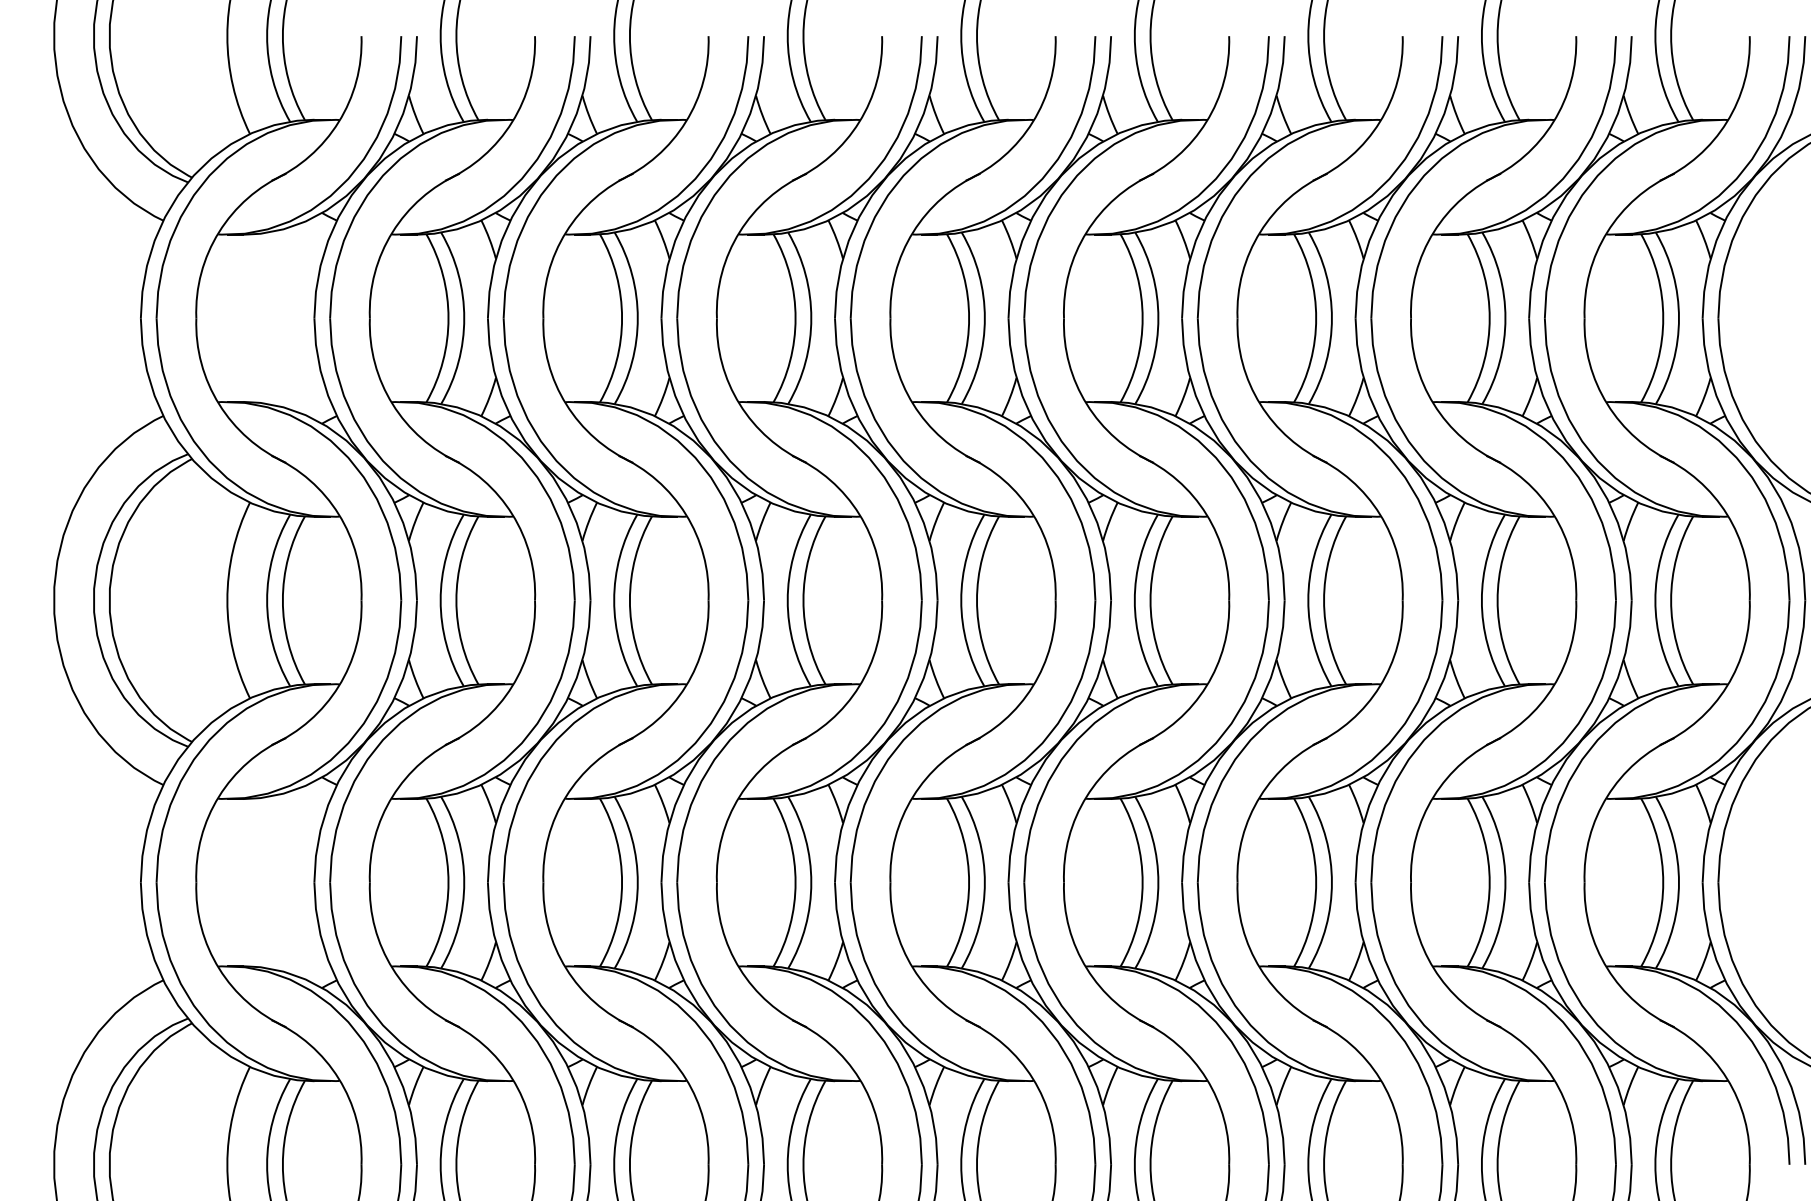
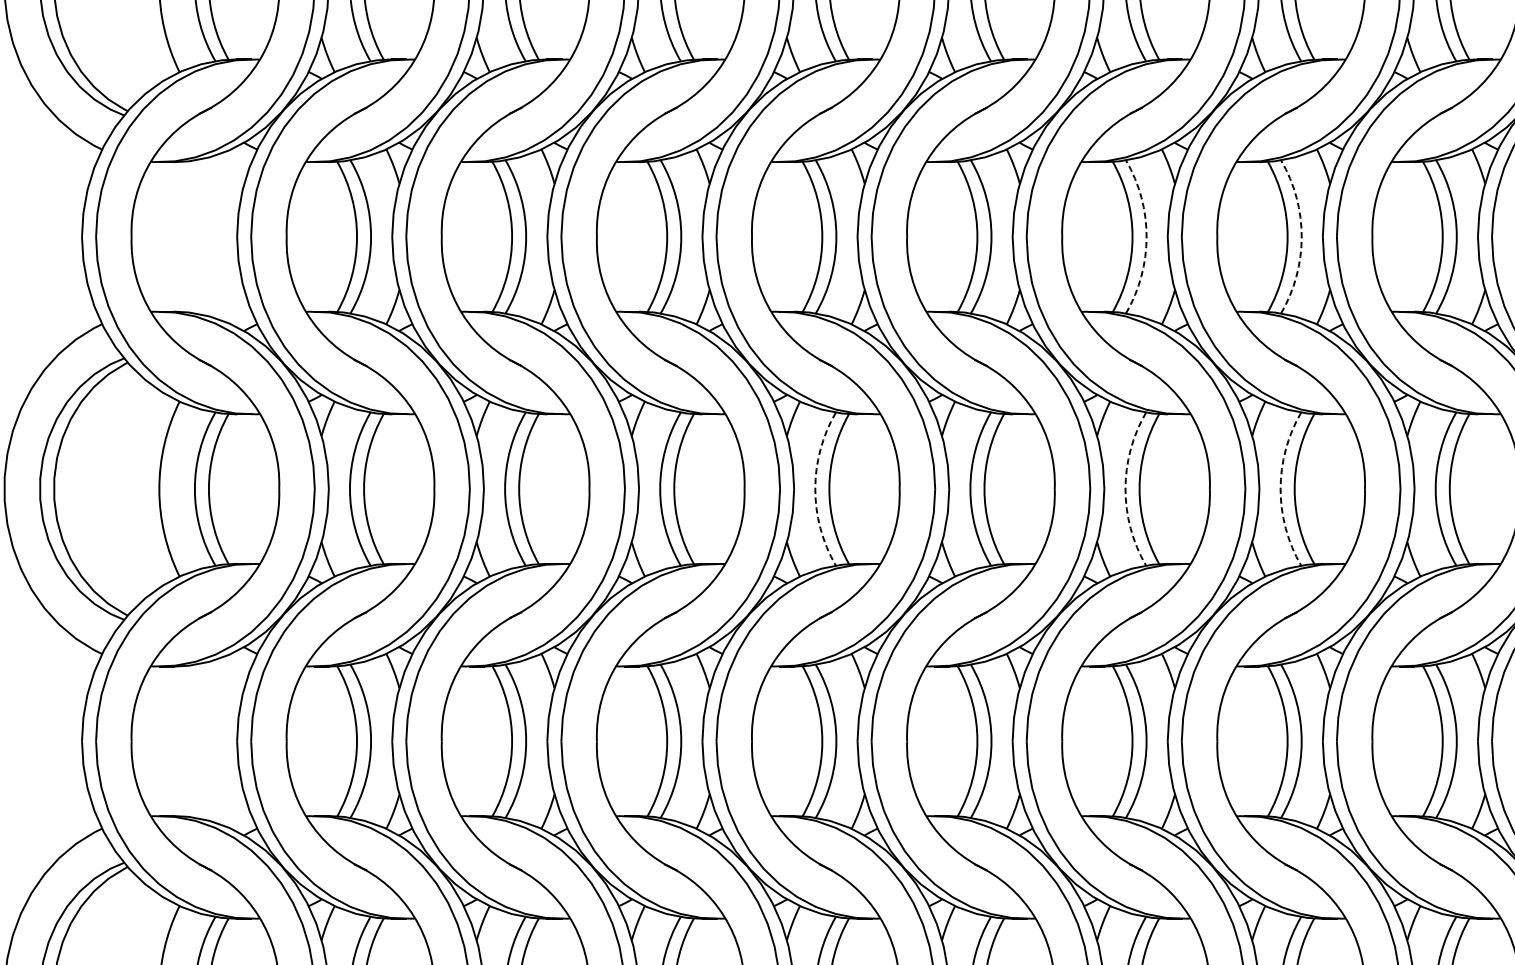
arc: (1331, 318) -> (1146, 237), solid -> dashed
arc: (1505, 318) -> (1301, 237), solid -> dashed
arc: (961, 600) -> (815, 489), solid -> dashed
arc: (1308, 600) -> (1125, 489), solid -> dashed
arc: (1481, 600) -> (1280, 489), solid -> dashed

